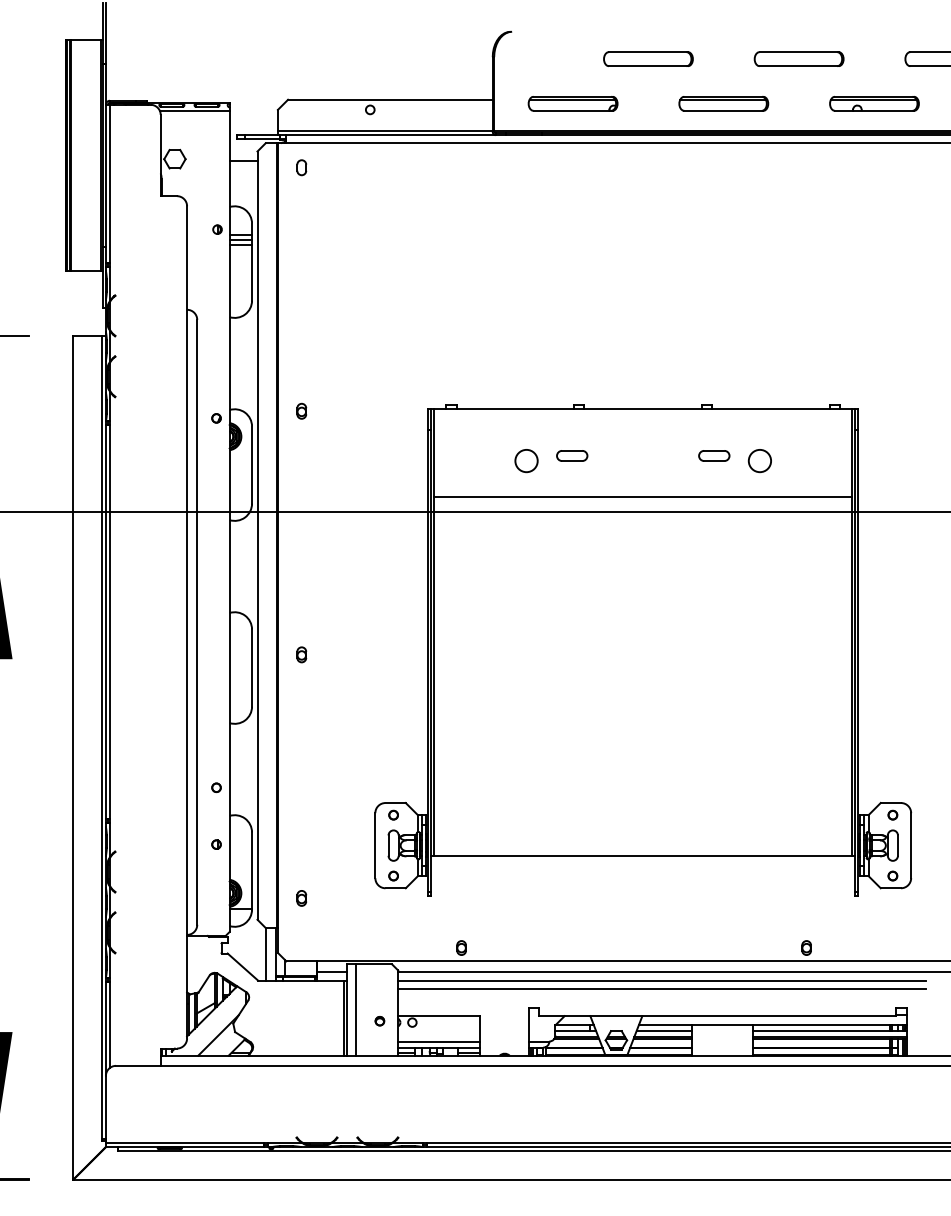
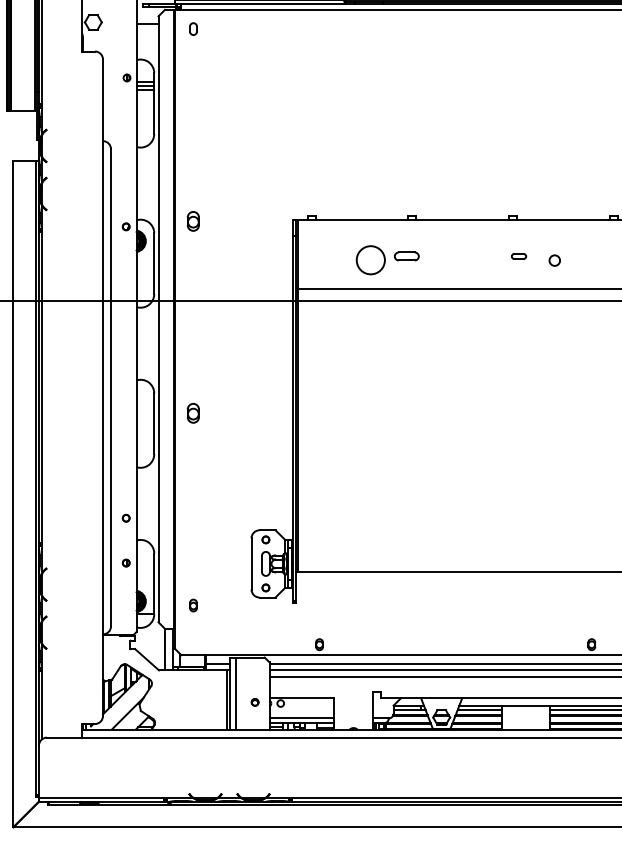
part: (301, 410) -> (193, 220), size x1.6
part: (714, 455) -> (519, 256), size x0.6
circle: (526, 461) -> (370, 260), size x1.6
circle: (759, 461) -> (554, 260), size x0.6
part: (301, 654) -> (193, 413), size x1.6

